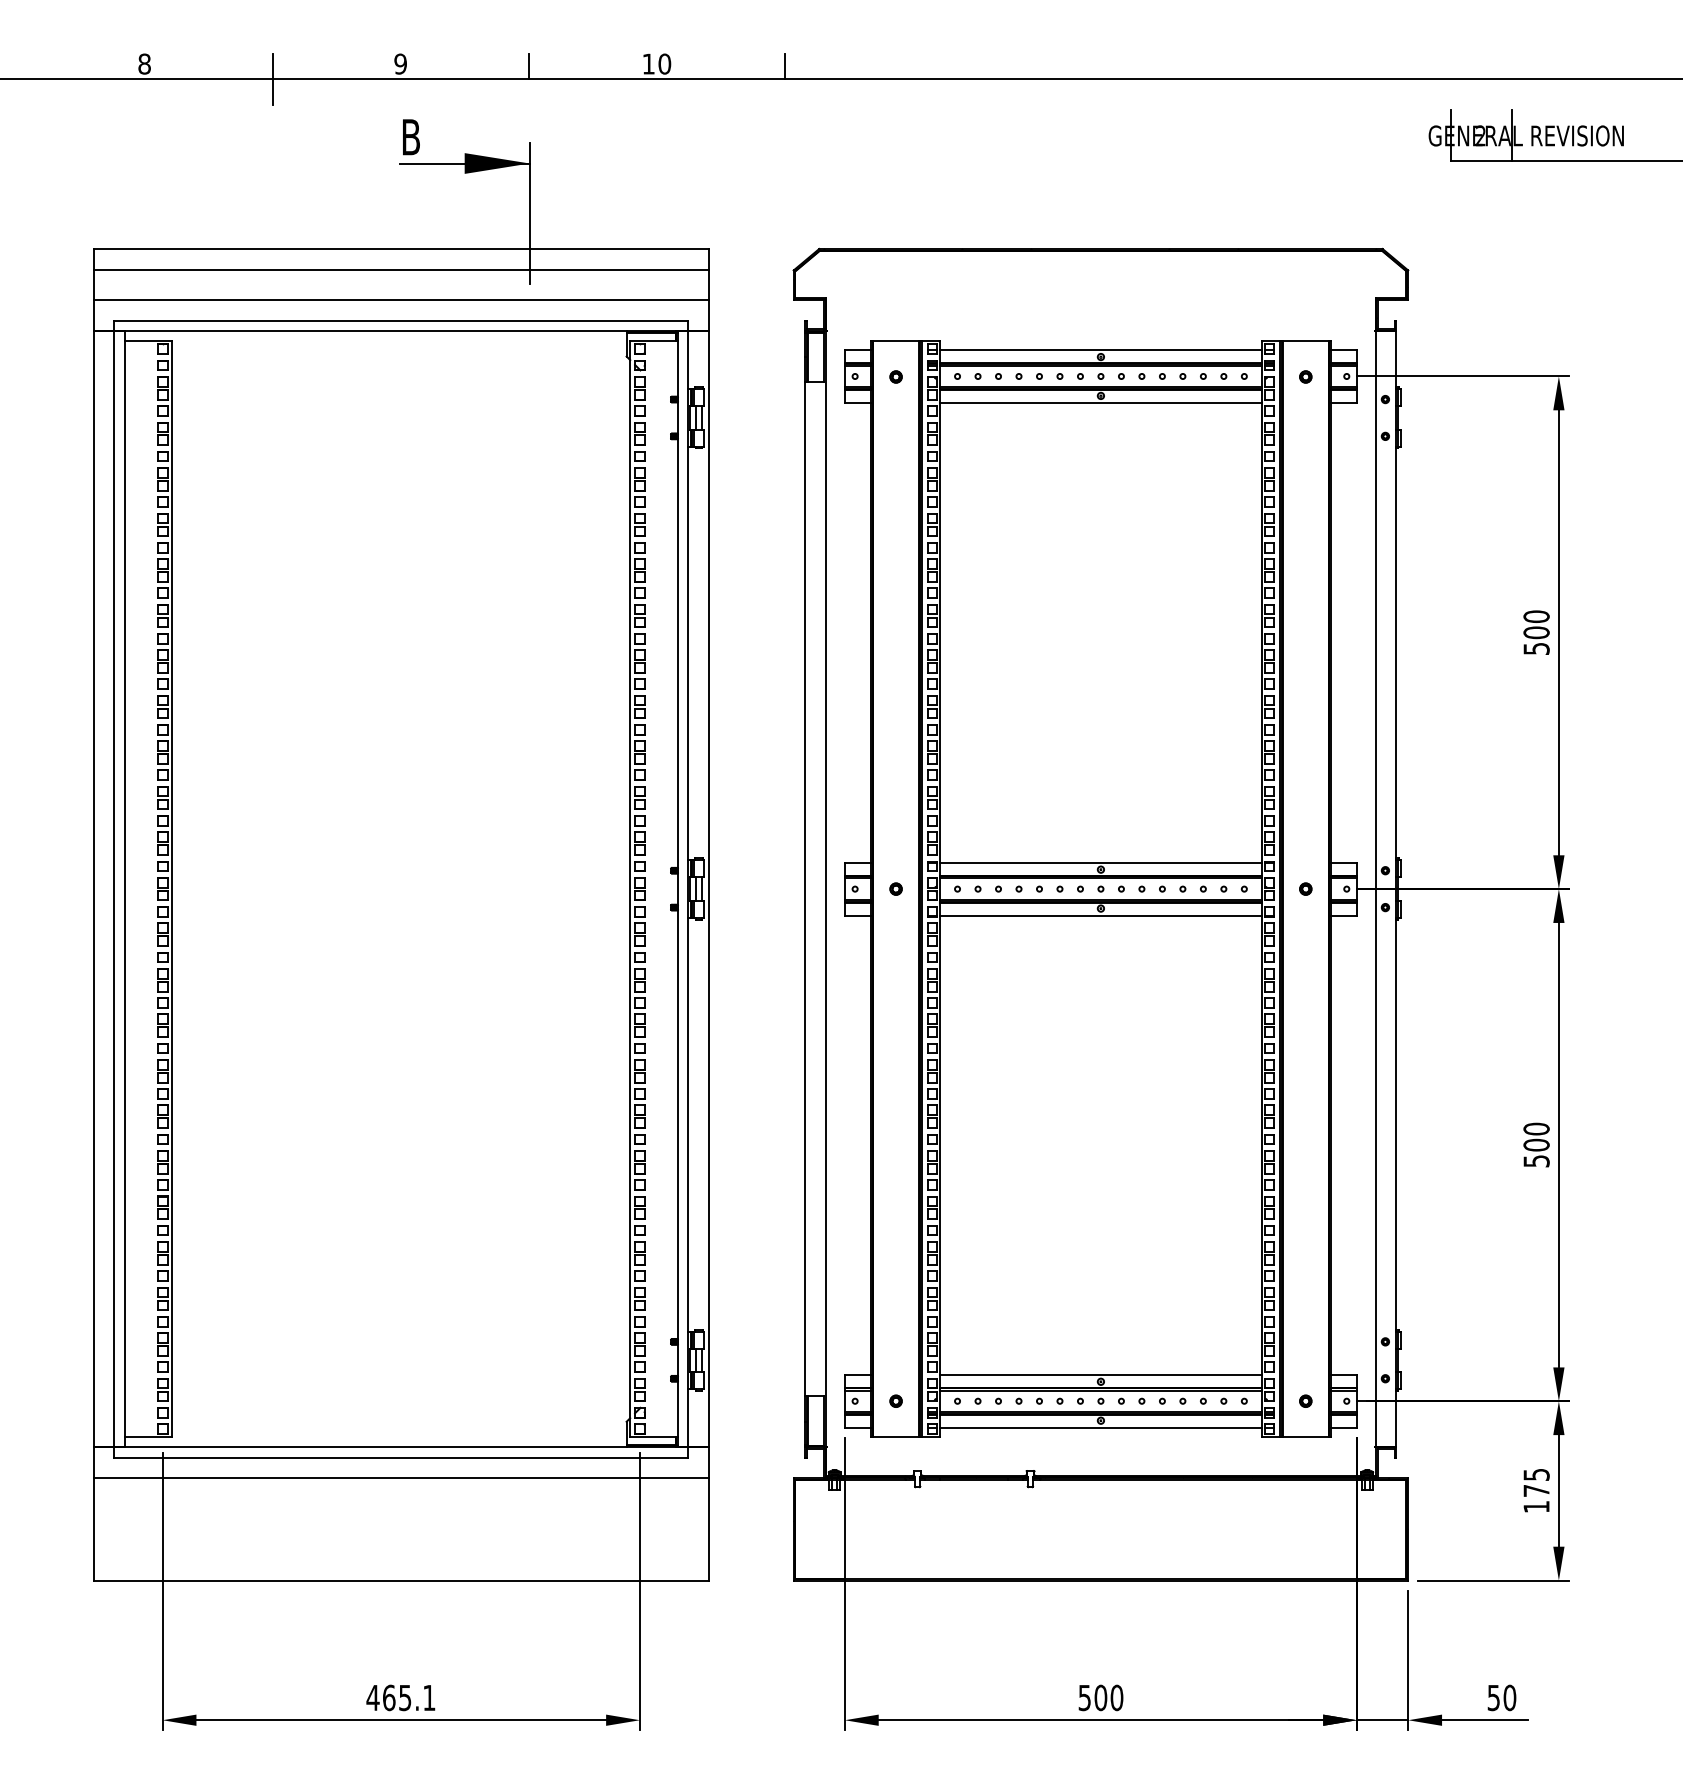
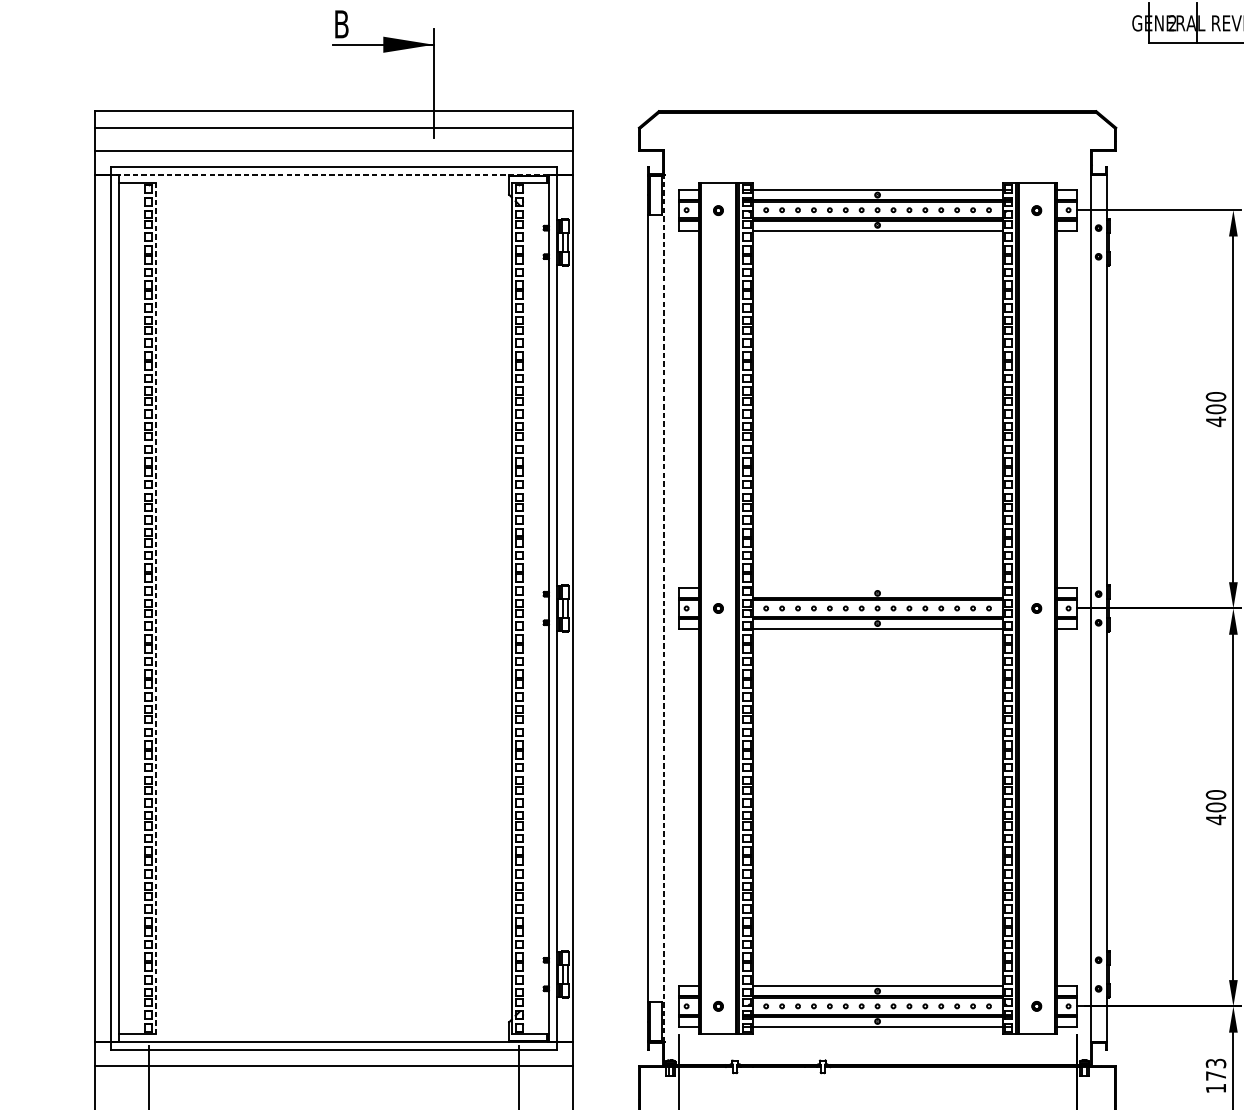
line: (401, 330) -> (334, 174), solid -> dashed
text: (1536, 648) -> (1215, 421), 500 -> 400
line: (1100, 862) -> (877, 587), removed
line: (172, 889) -> (156, 608), solid -> dashed
line: (825, 889) -> (663, 608), solid -> dashed
text: (1536, 1161) -> (1215, 820), 500 -> 400
text: (1535, 1474) -> (1215, 1063), 175 -> 173

